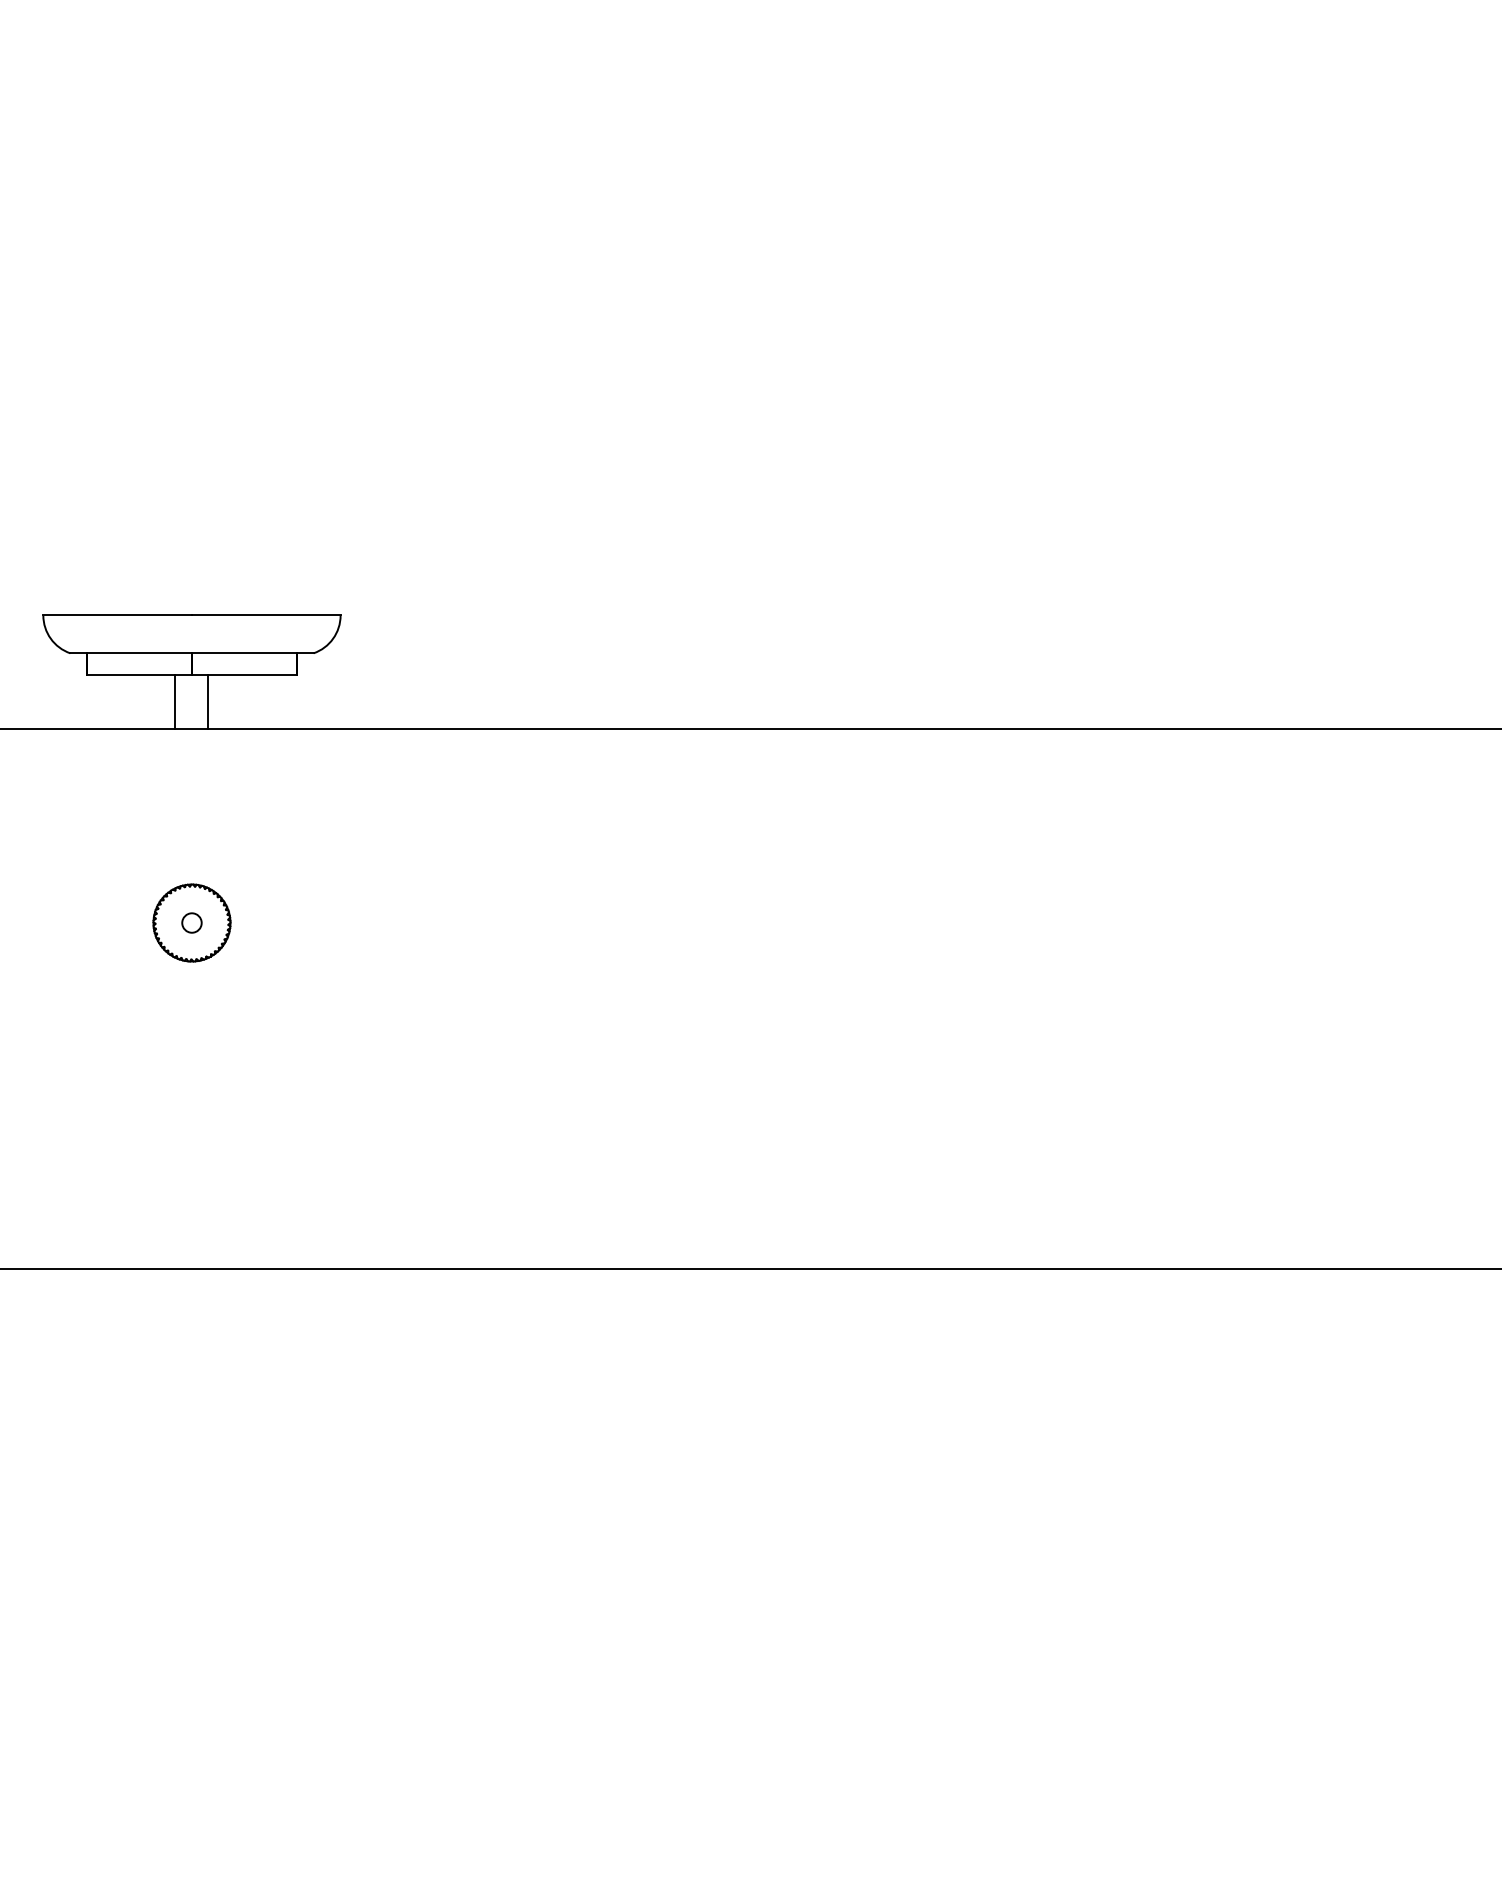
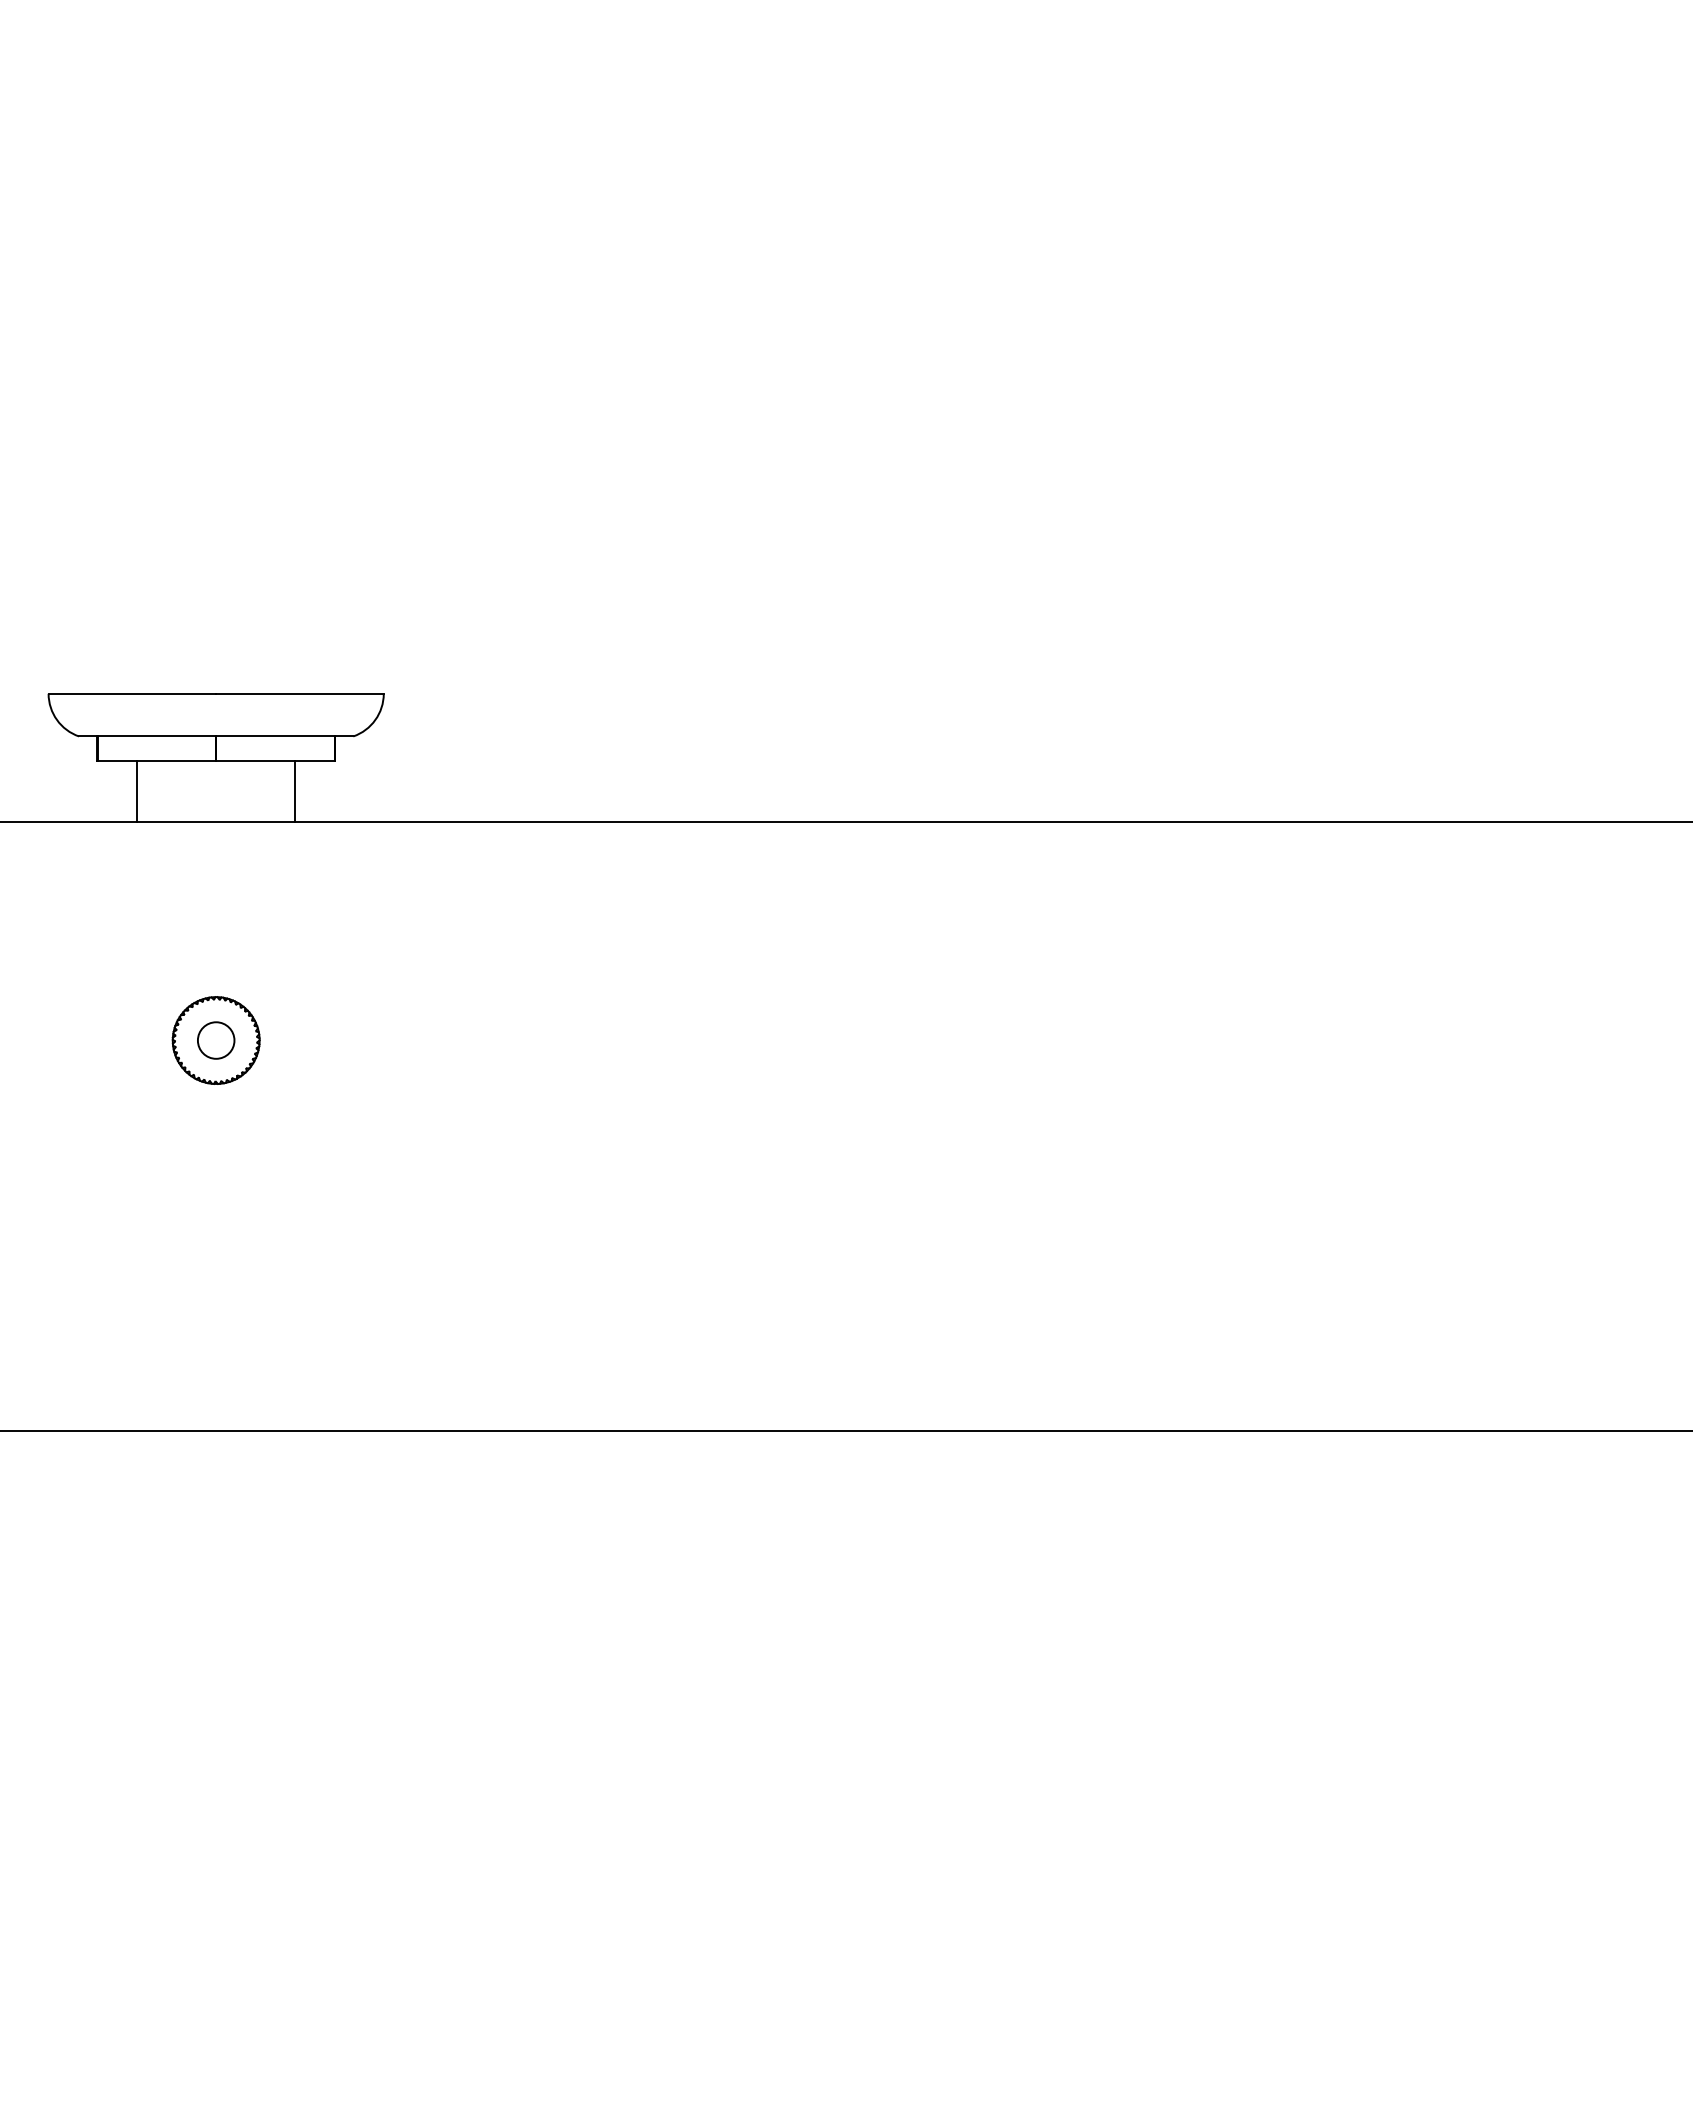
line: (175, 701) -> (137, 790), moved
line: (208, 701) -> (295, 790), moved
circle: (191, 922) -> (215, 1040), size x1.67

